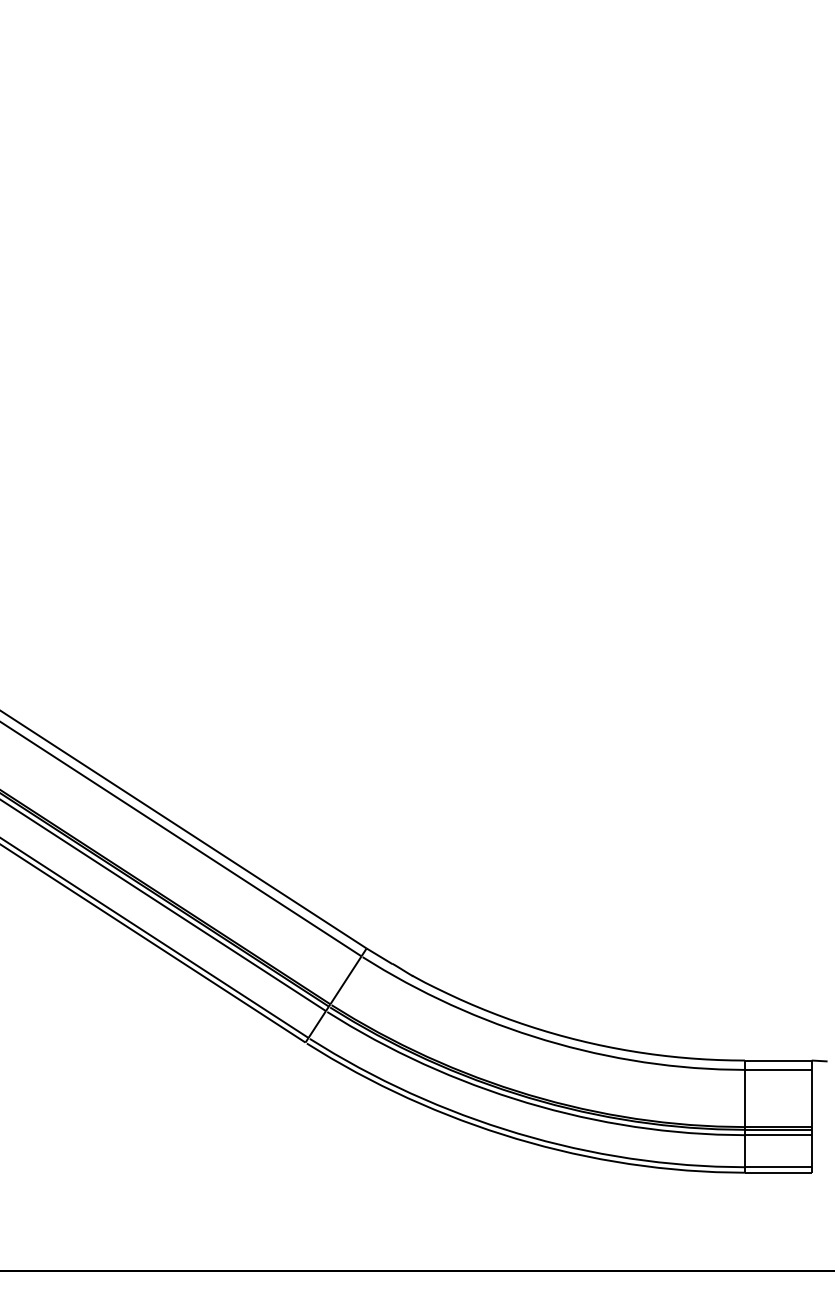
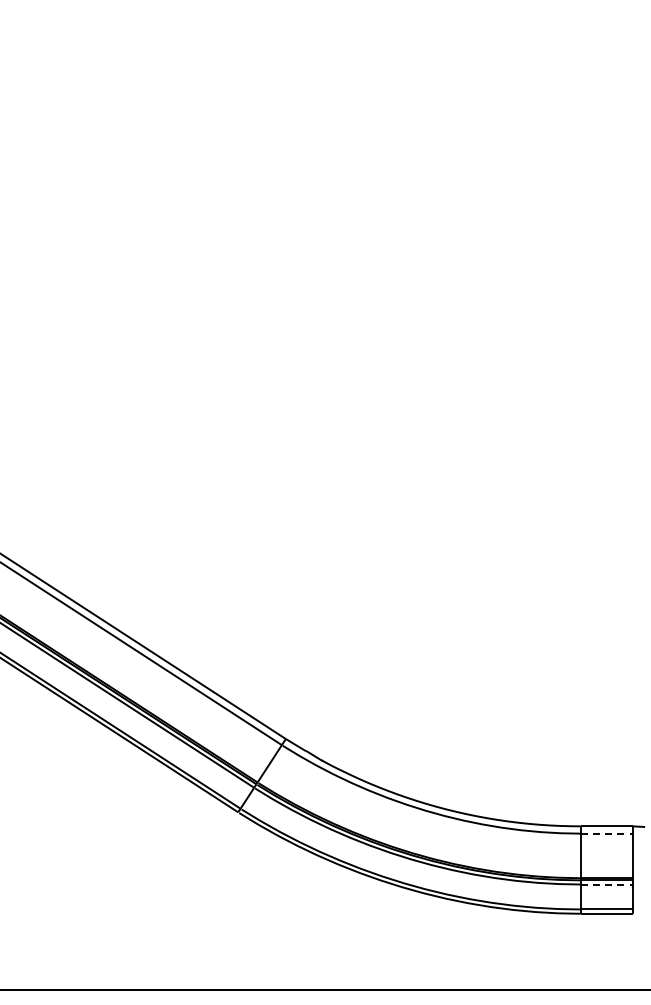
line: (779, 1069) -> (607, 833), solid -> dashed
line: (779, 1135) -> (607, 884), solid -> dashed

